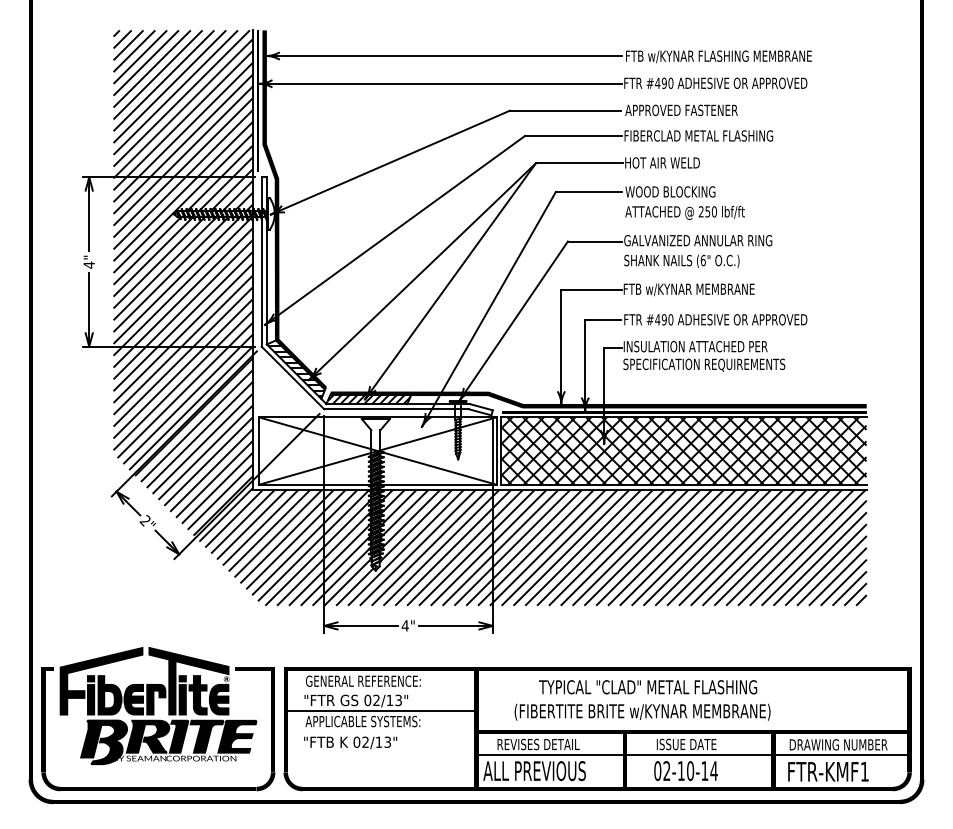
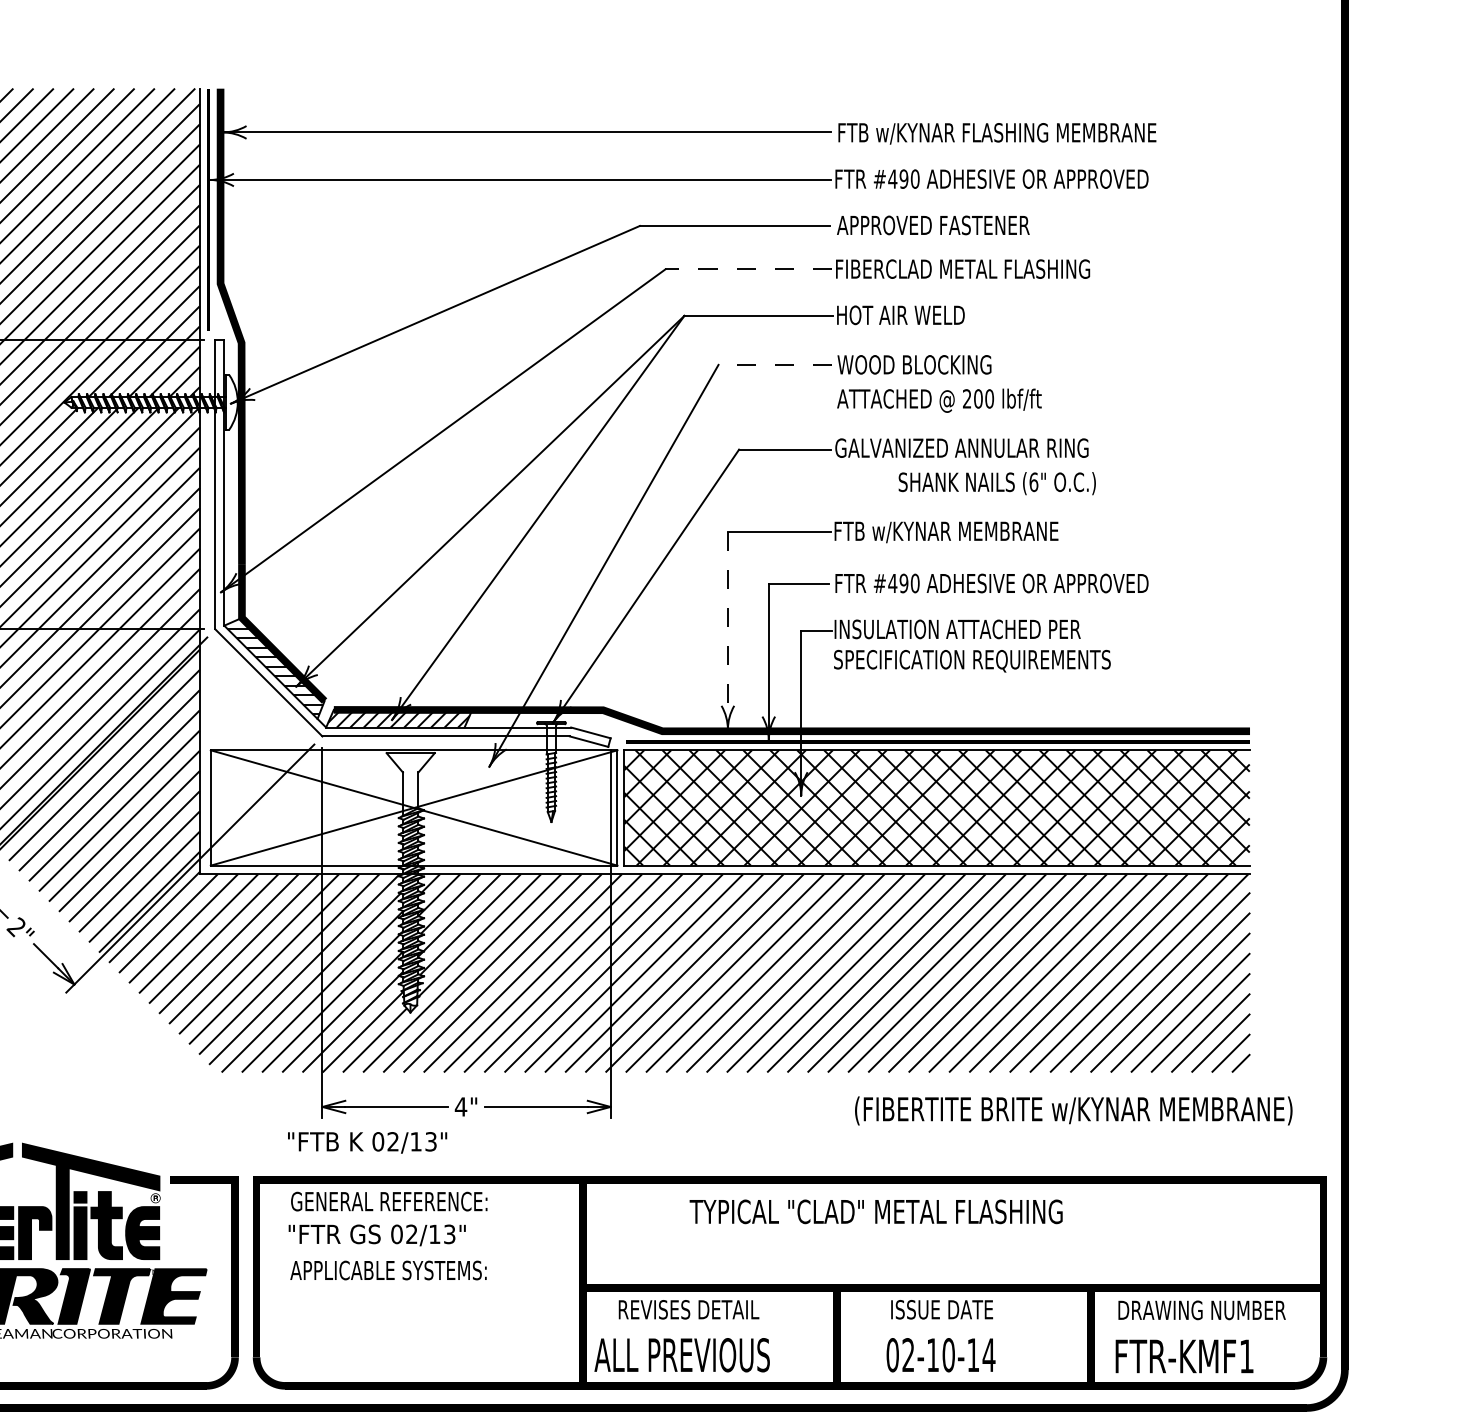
line: (573, 136) -> (748, 270), solid -> dashed
line: (588, 191) -> (774, 364), solid -> dashed
text: (707, 211) -> (977, 398), 250 -> 200
text: (681, 261) -> (996, 483), moved
line: (561, 347) -> (728, 630), solid -> dashed
line: (380, 710) -> (418, 1251), removed
text: (642, 711) -> (1073, 1109), moved
text: (350, 742) -> (367, 1142), moved
line: (692, 754) -> (952, 1326), removed

